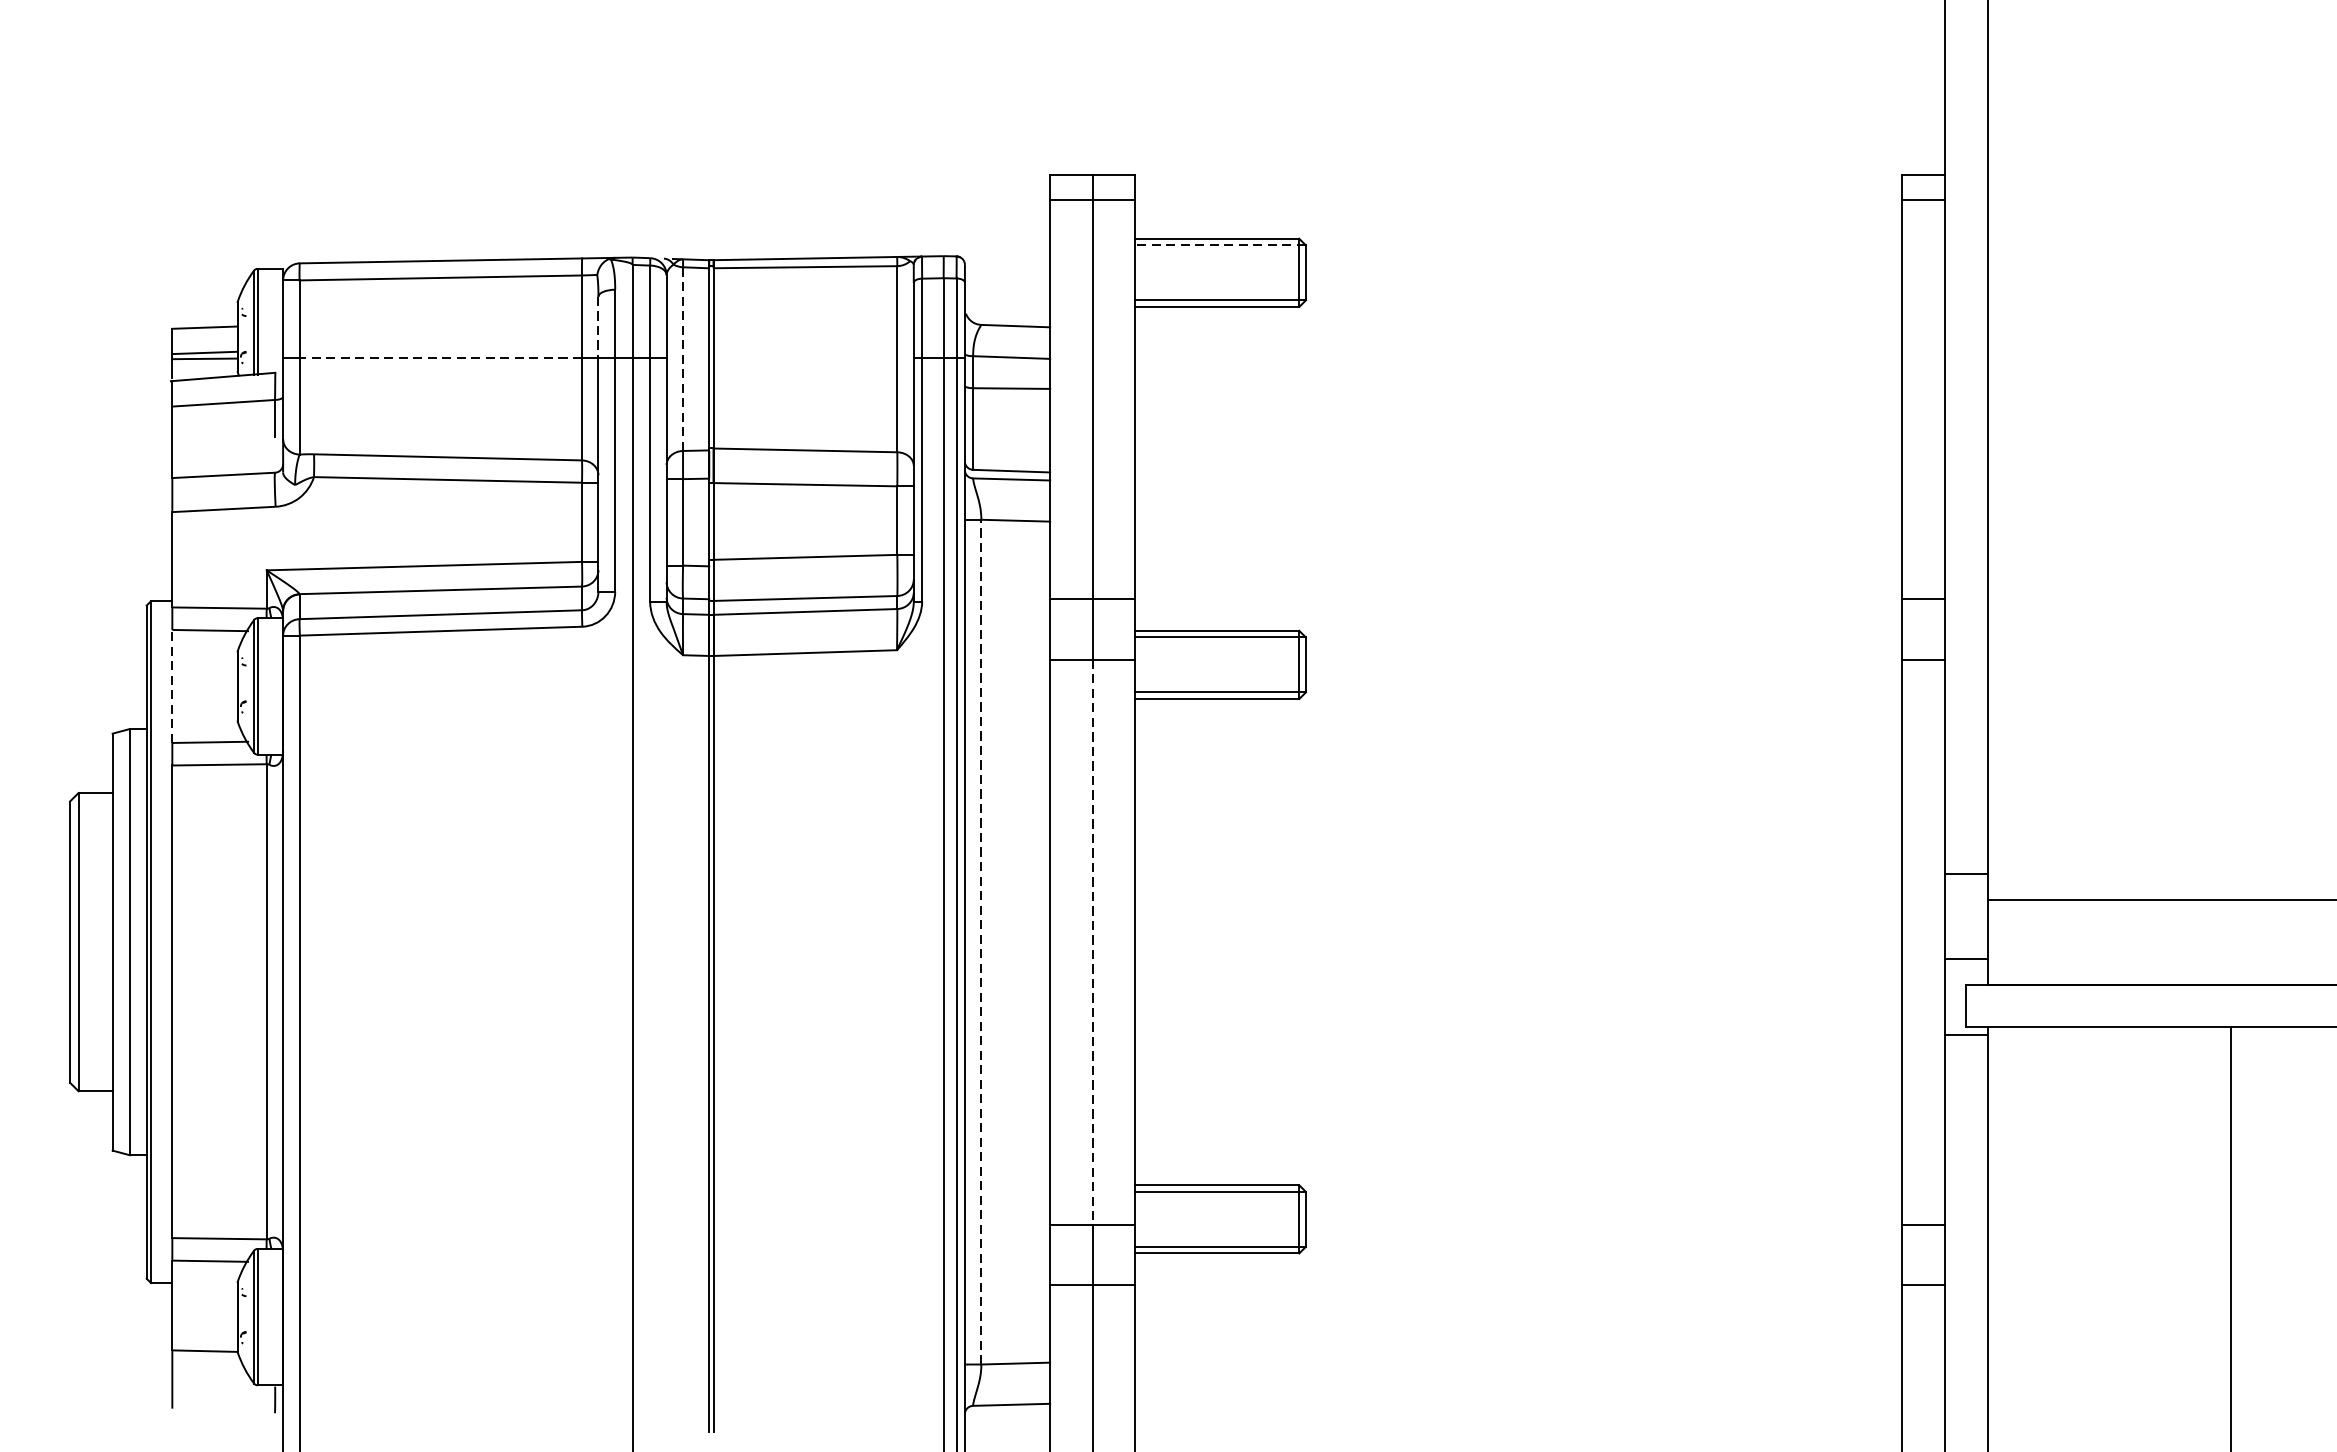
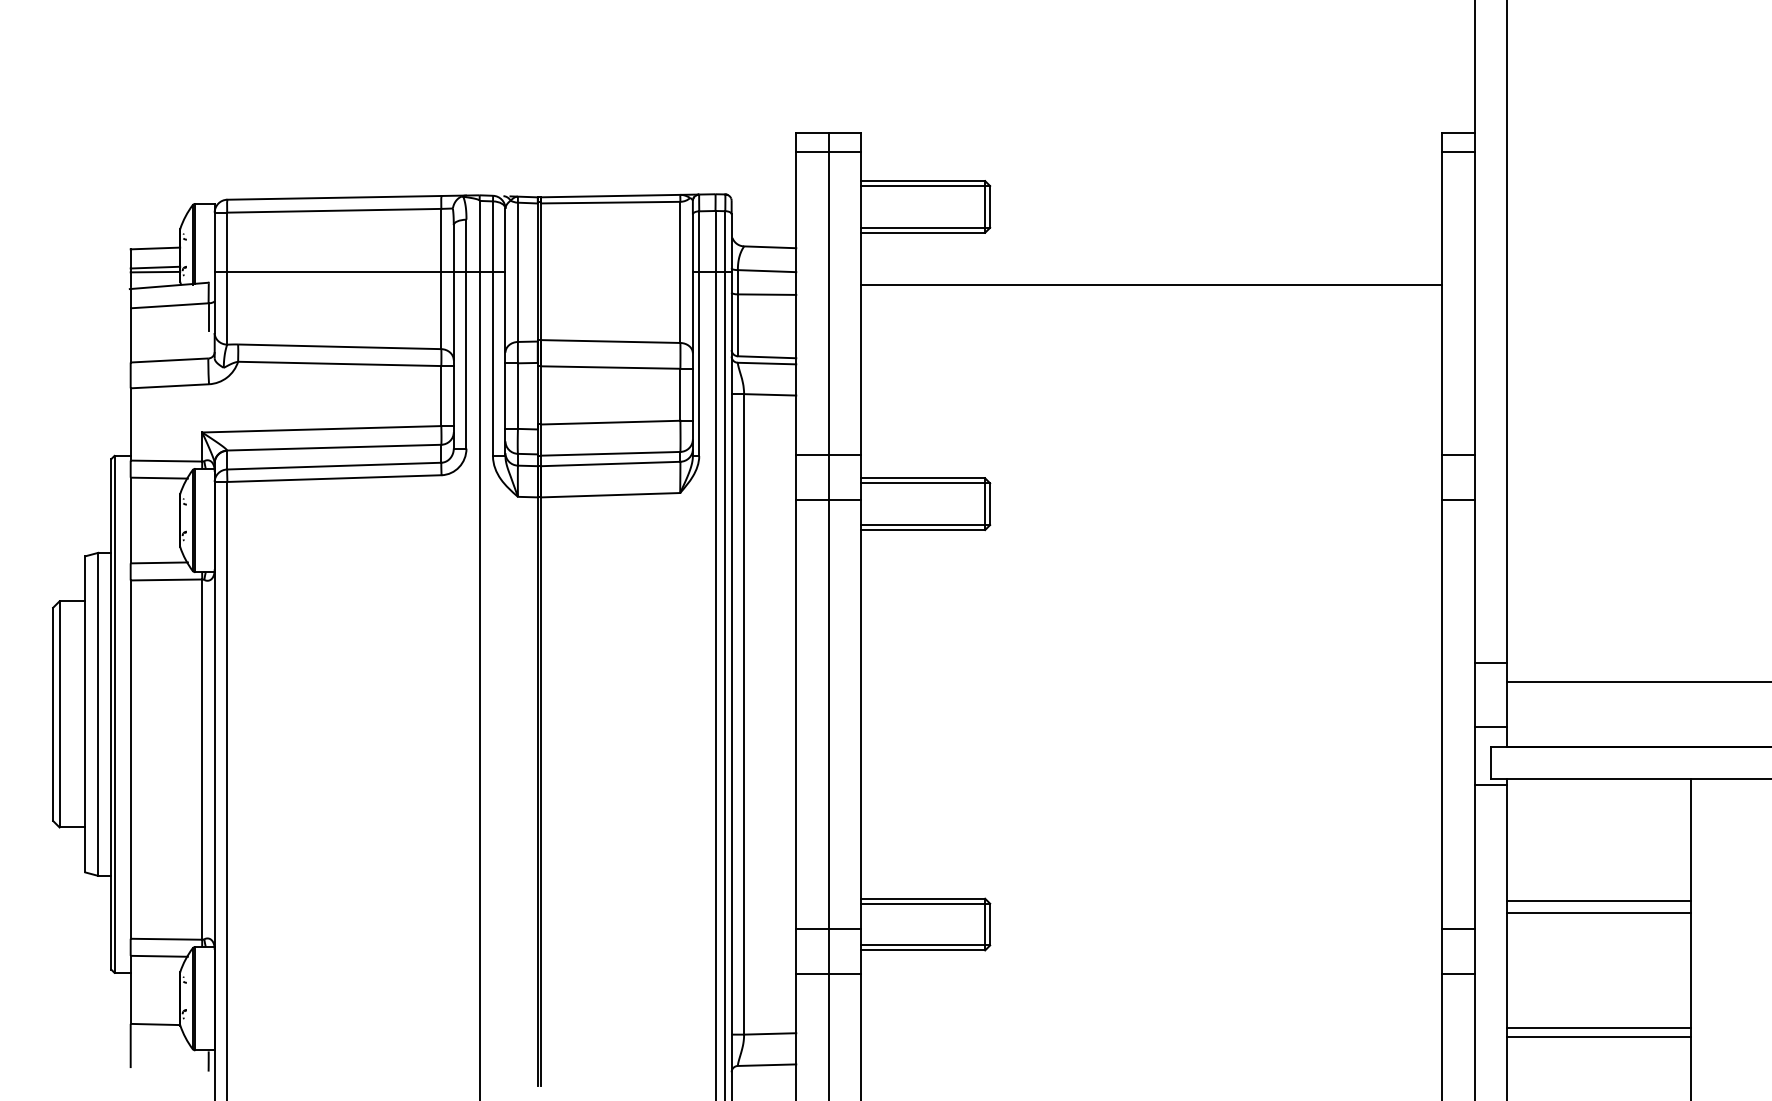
line: (1220, 245) -> (925, 186), dashed -> solid
line: (598, 327) -> (453, 248), dashed -> solid
line: (439, 358) -> (333, 271), dashed -> solid
line: (682, 359) -> (517, 272), dashed -> solid
line: (1518, 375) -> (1151, 284), added
line: (172, 686) -> (130, 520), dashed -> solid
line: (981, 940) -> (744, 713), dashed -> solid
line: (1092, 942) -> (828, 714), dashed -> solid
line: (2109, 1187) -> (1599, 900), added
line: (2109, 1204) -> (1599, 913), added
line: (2109, 1355) -> (1599, 1027), added
line: (2109, 1368) -> (1599, 1037), added

